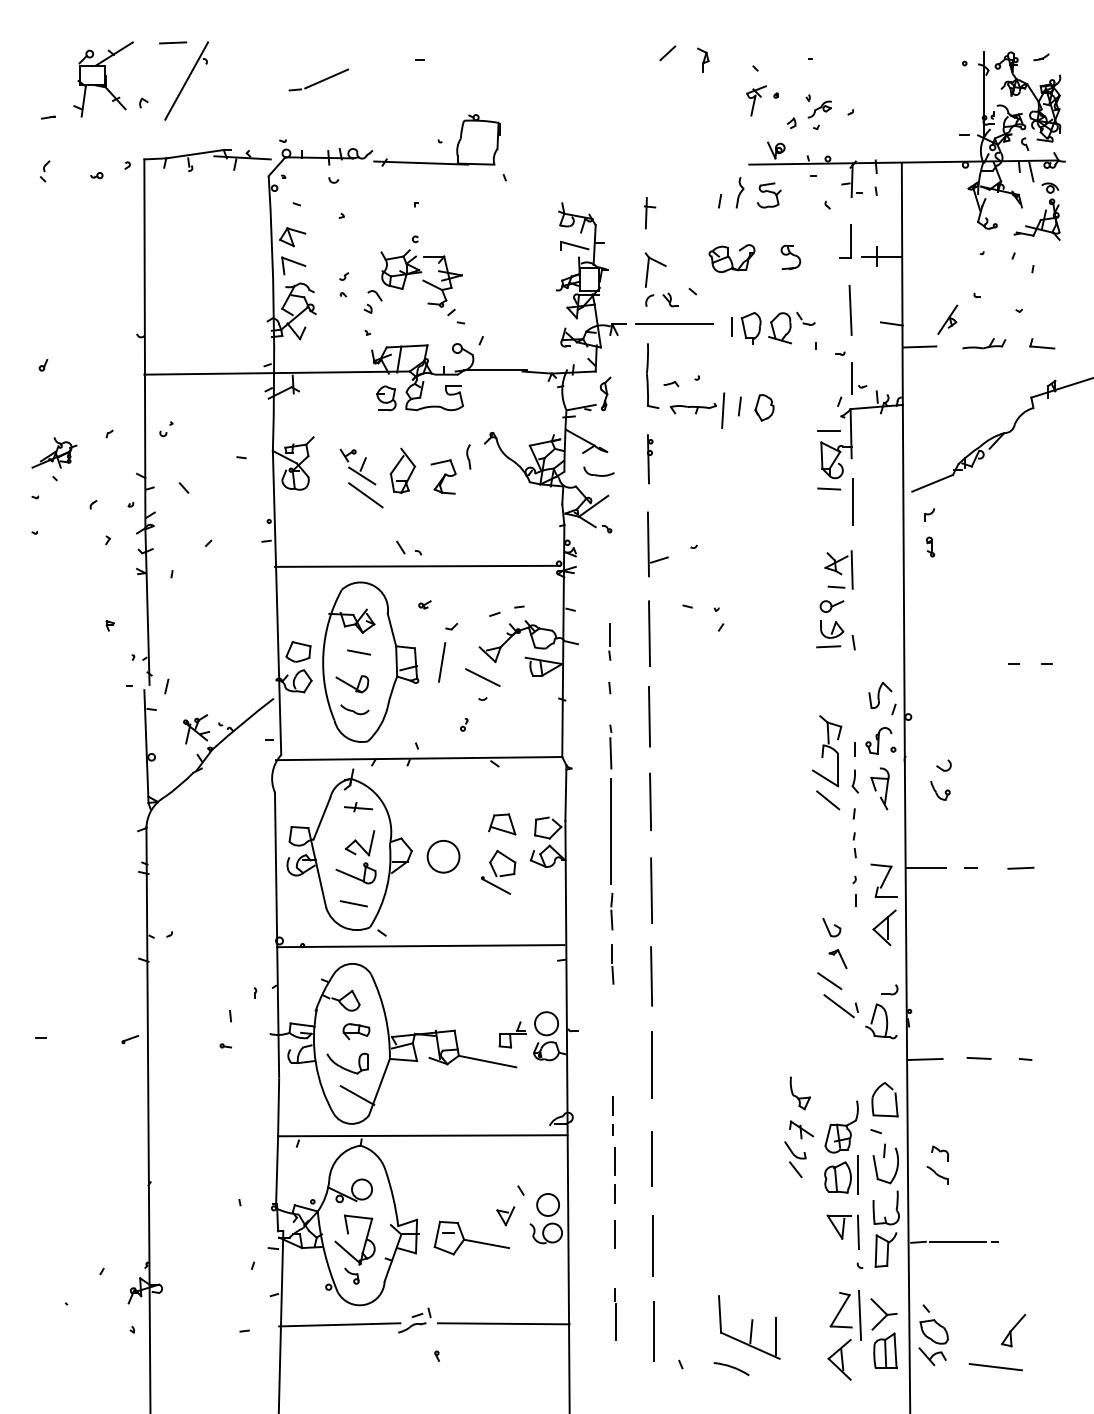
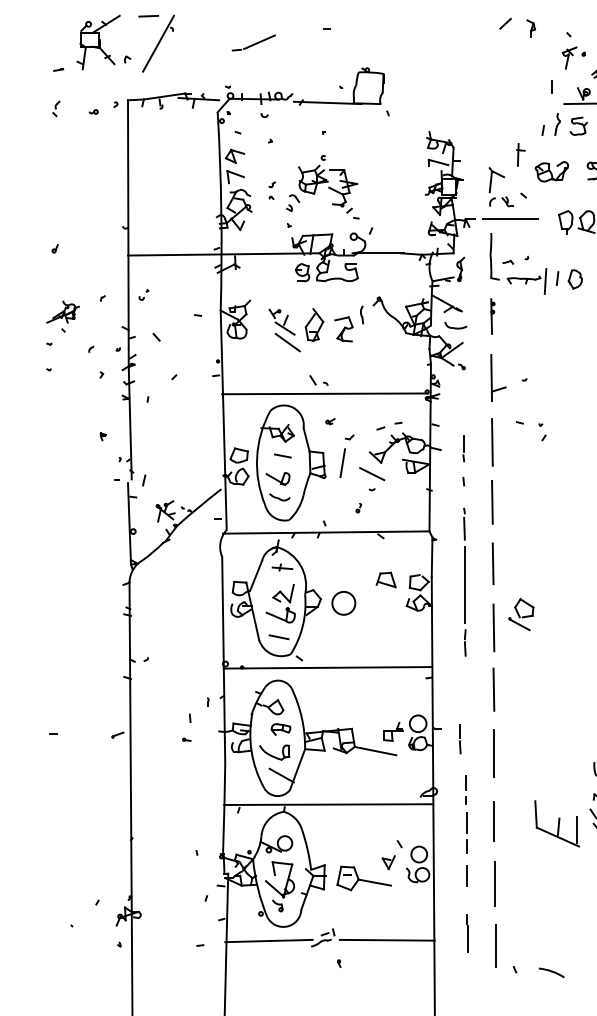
part: (649, 213) -> (520, 155), moved
line: (731, 326) -> (551, 86), moved
part: (498, 871) -> (521, 613), moved
part: (612, 964) -> (459, 739), moved
part: (749, 1327) -> (557, 823), moved

